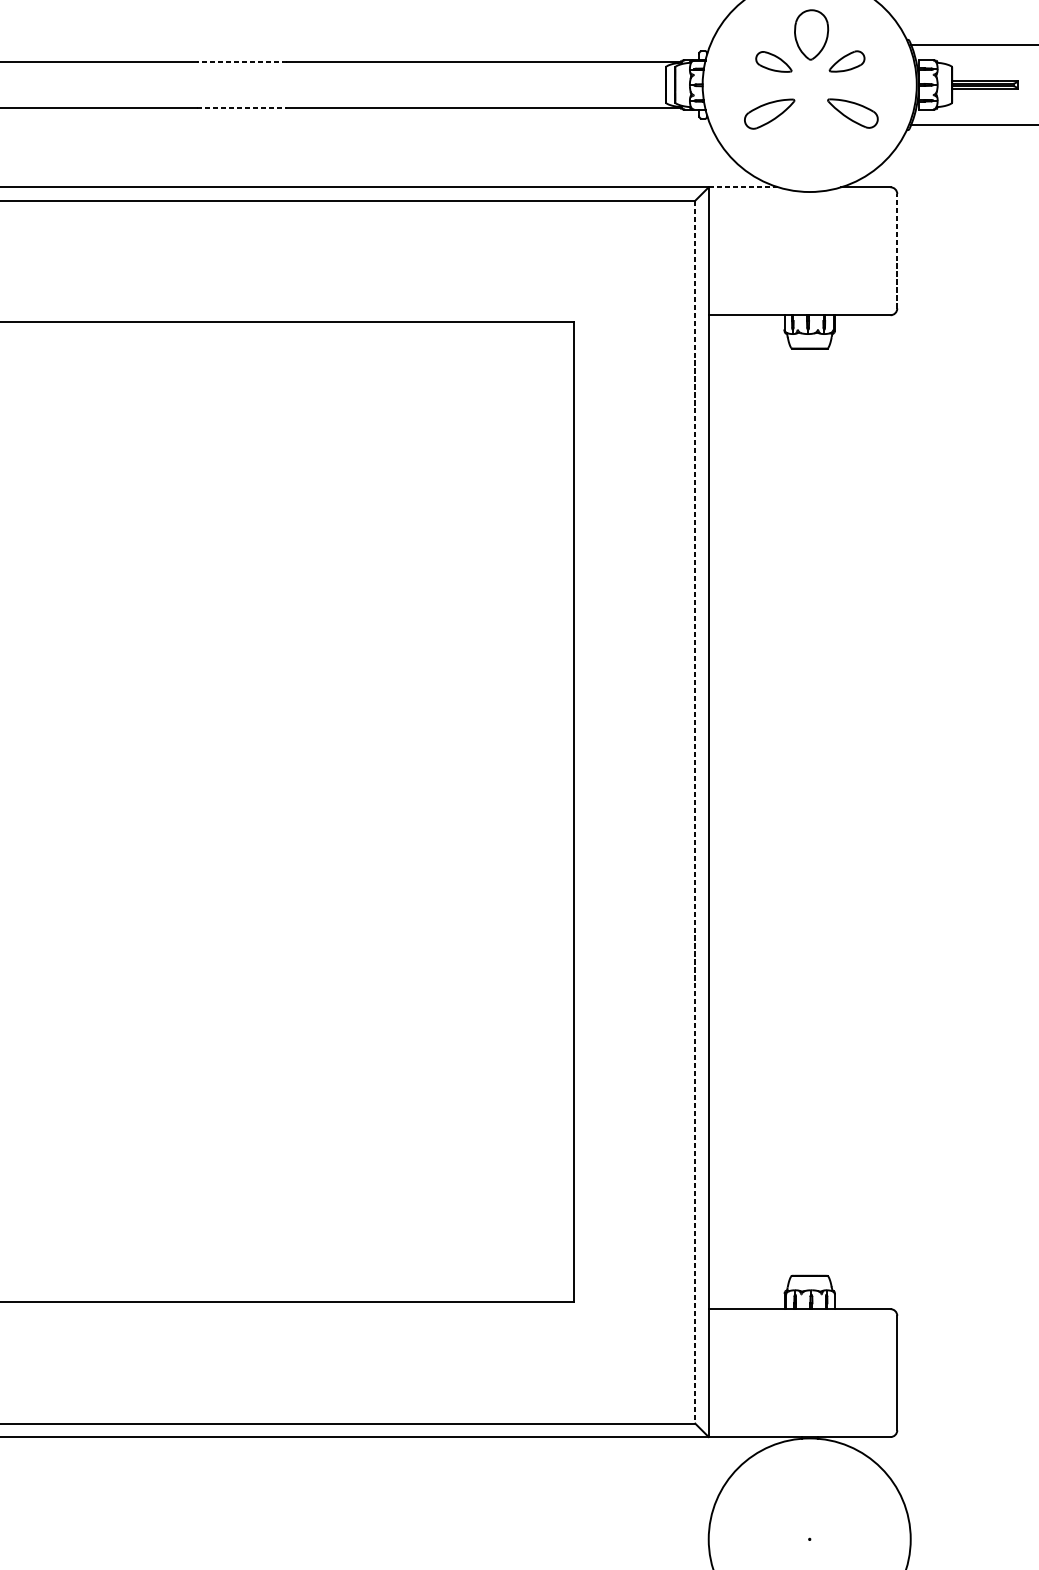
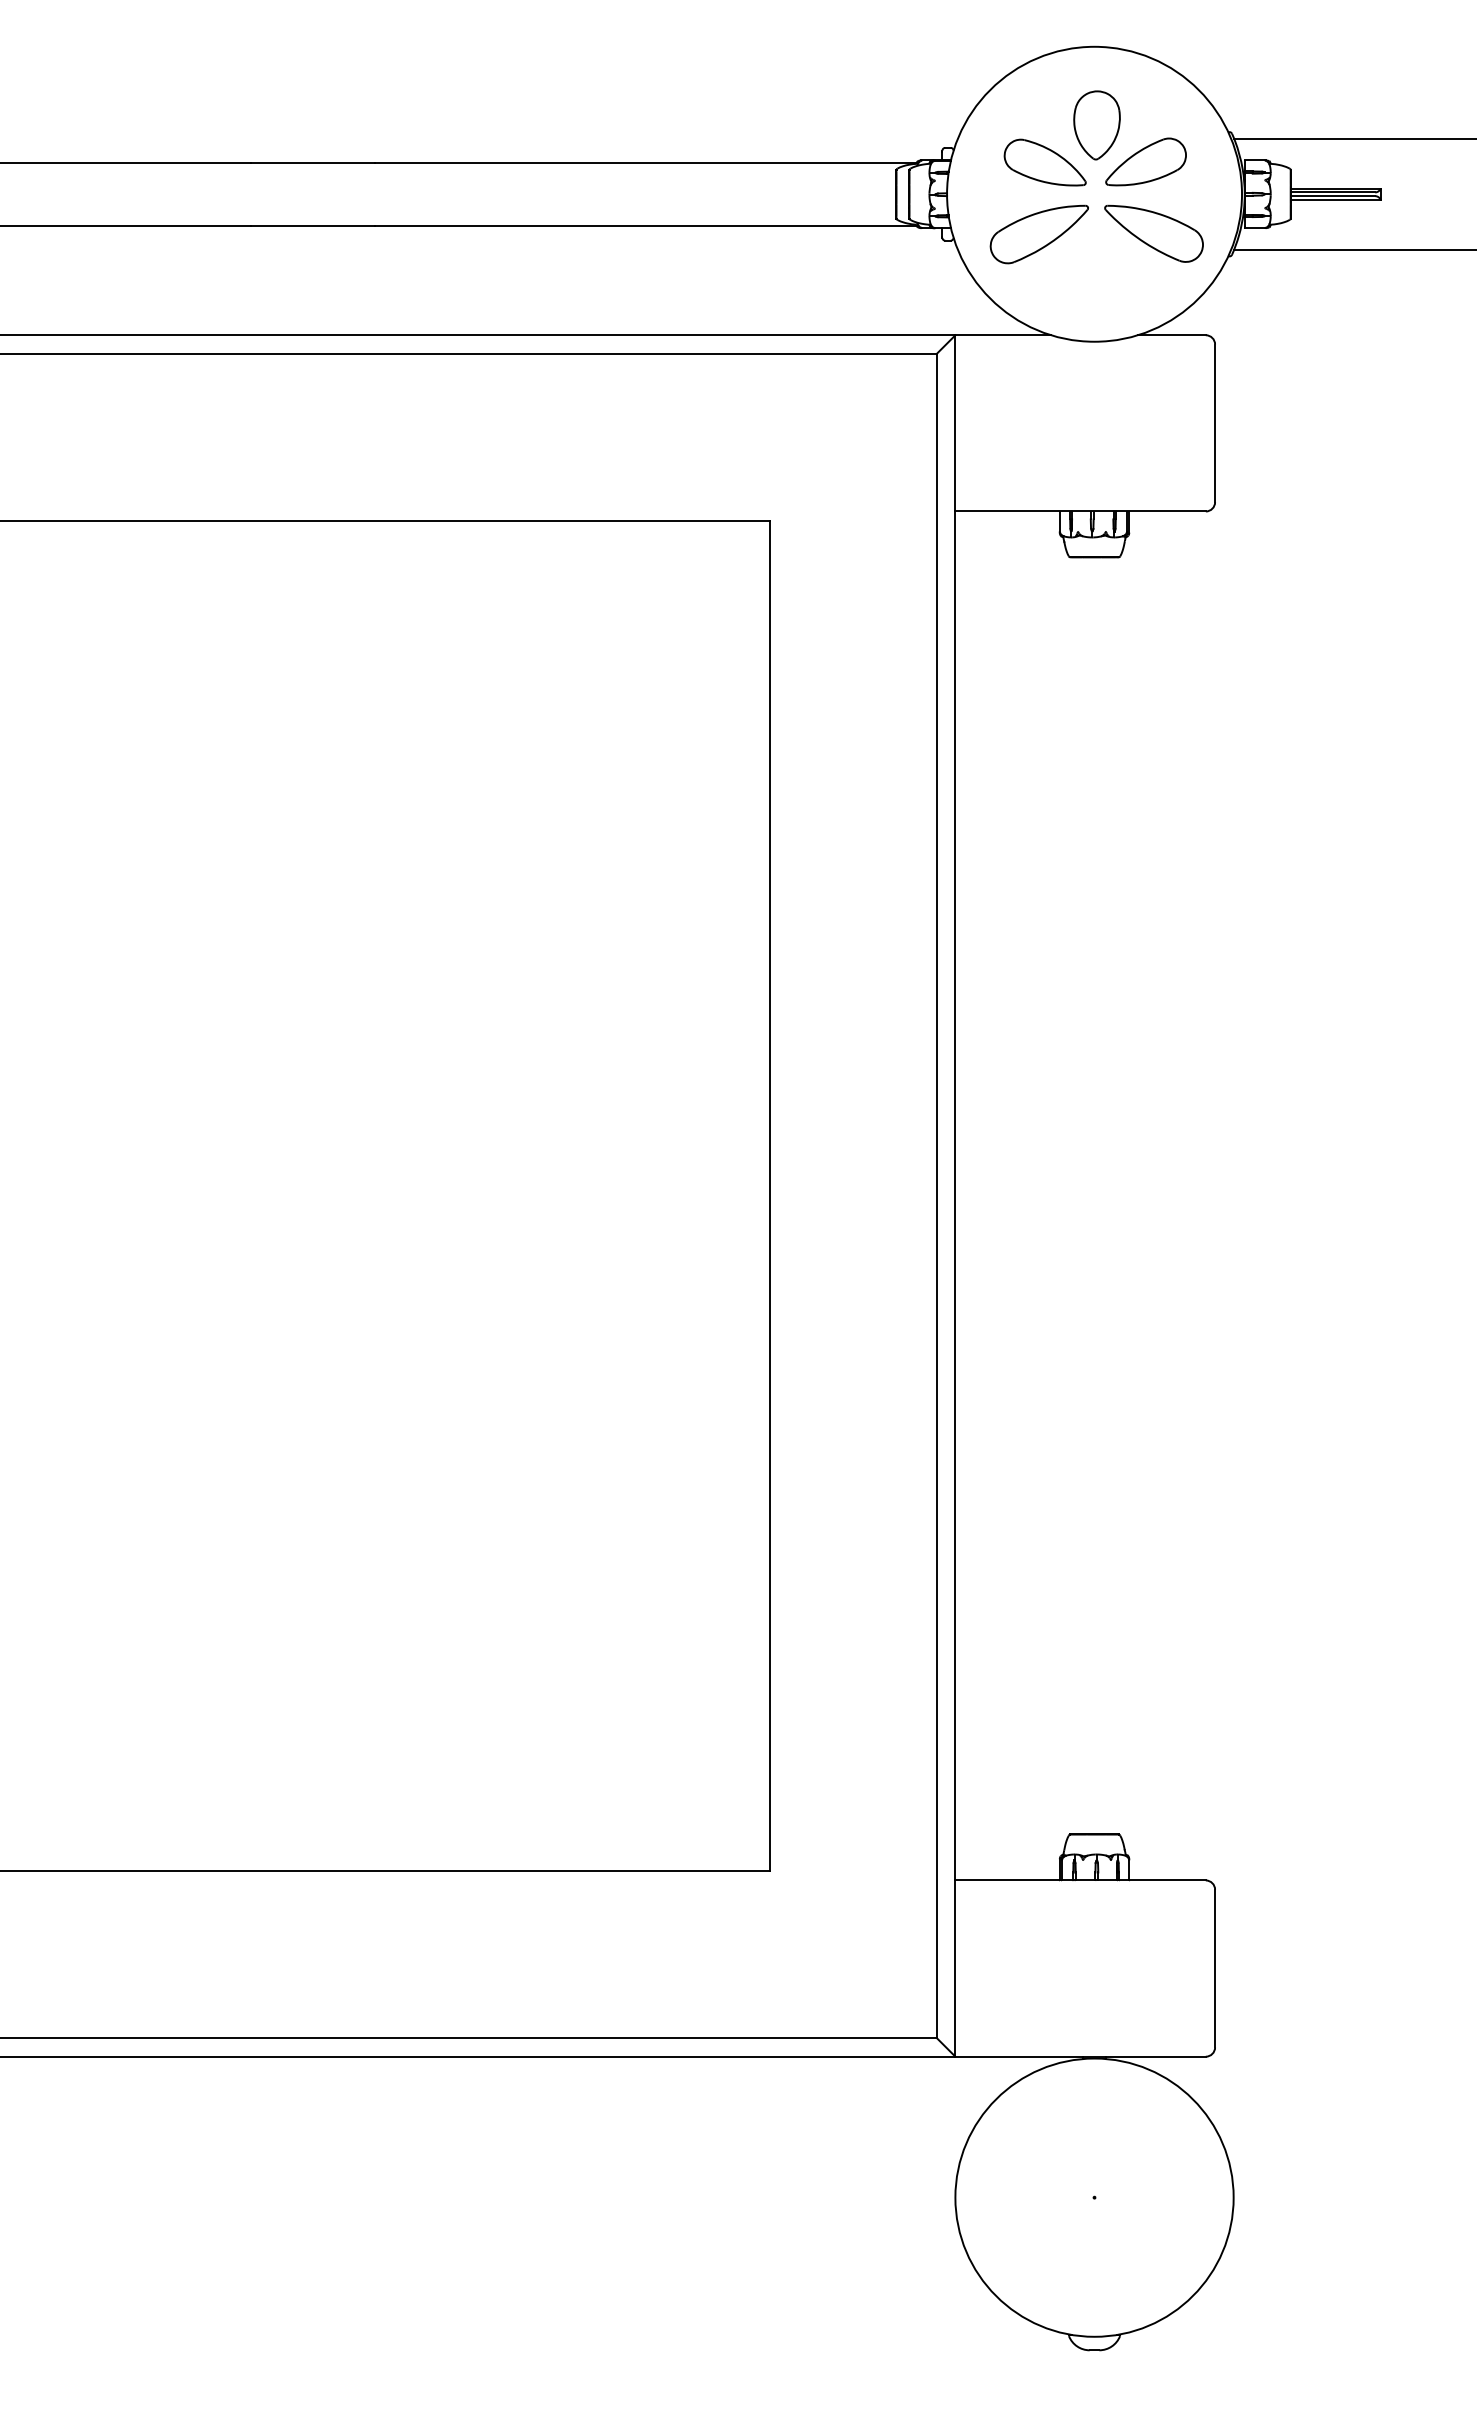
line: (241, 61) -> (312, 162), dashed -> solid
part: (773, 61) -> (1044, 162), size x1.67
part: (846, 61) -> (1145, 161), size x1.67
line: (241, 107) -> (312, 225), dashed -> solid
part: (852, 113) -> (1153, 233), size x1.43
part: (769, 114) -> (1038, 234), size x1.43
line: (743, 187) -> (1003, 335), dashed -> solid
line: (897, 251) -> (1215, 423), dashed -> solid
line: (695, 812) -> (936, 1196), dashed -> solid

